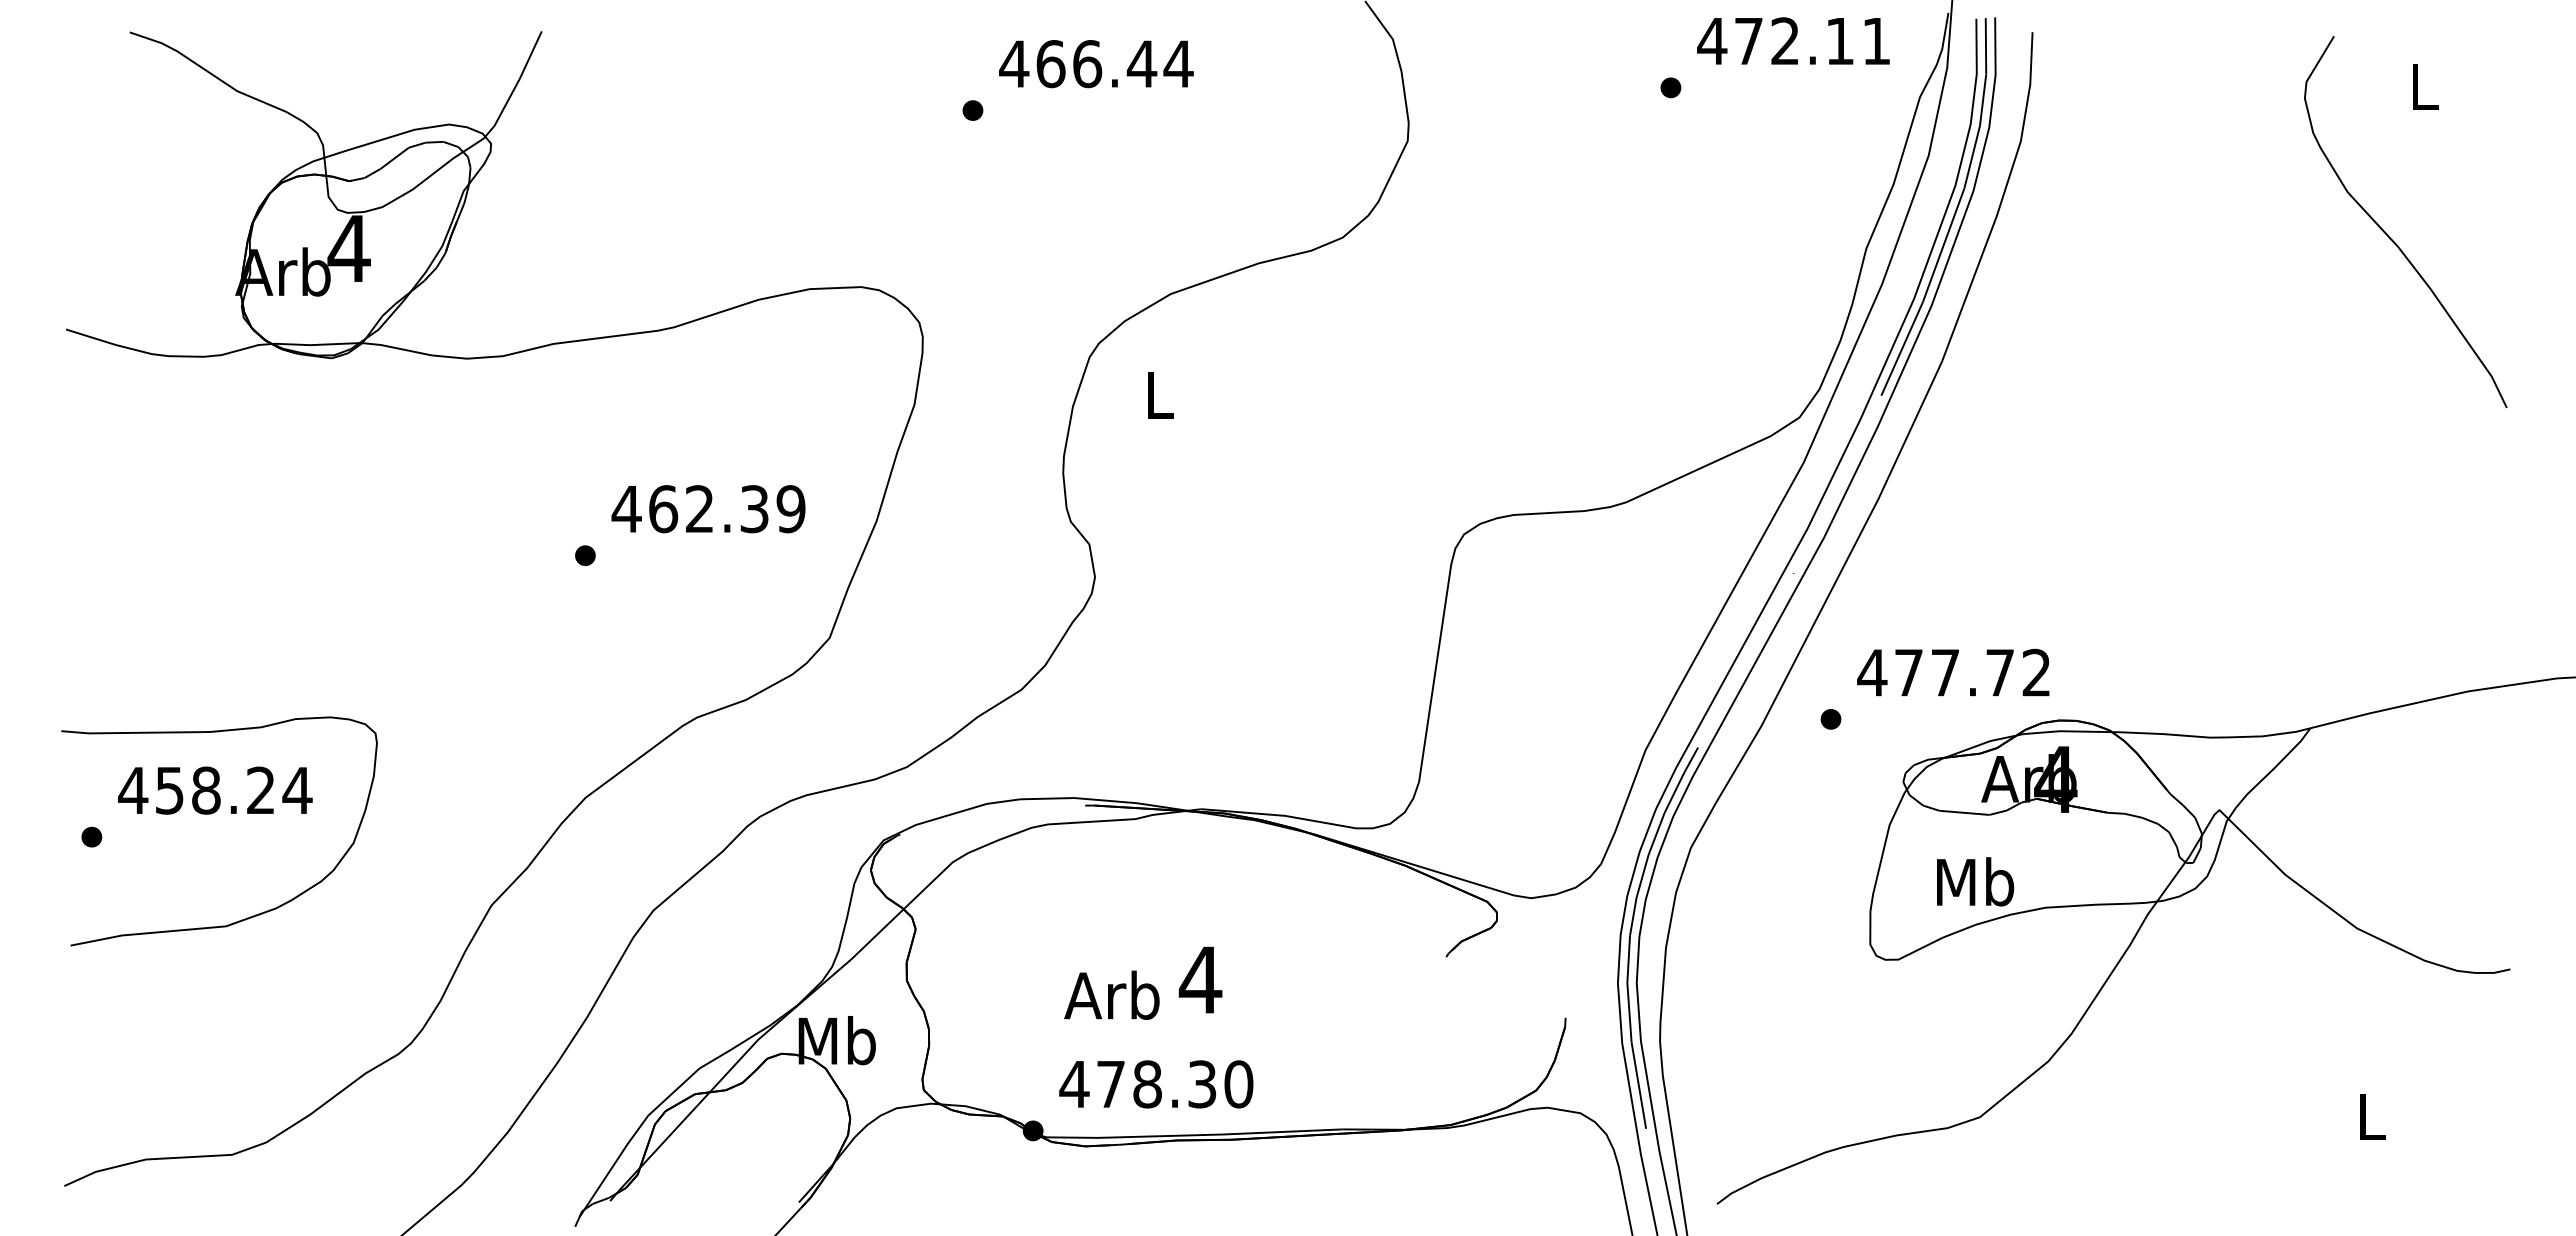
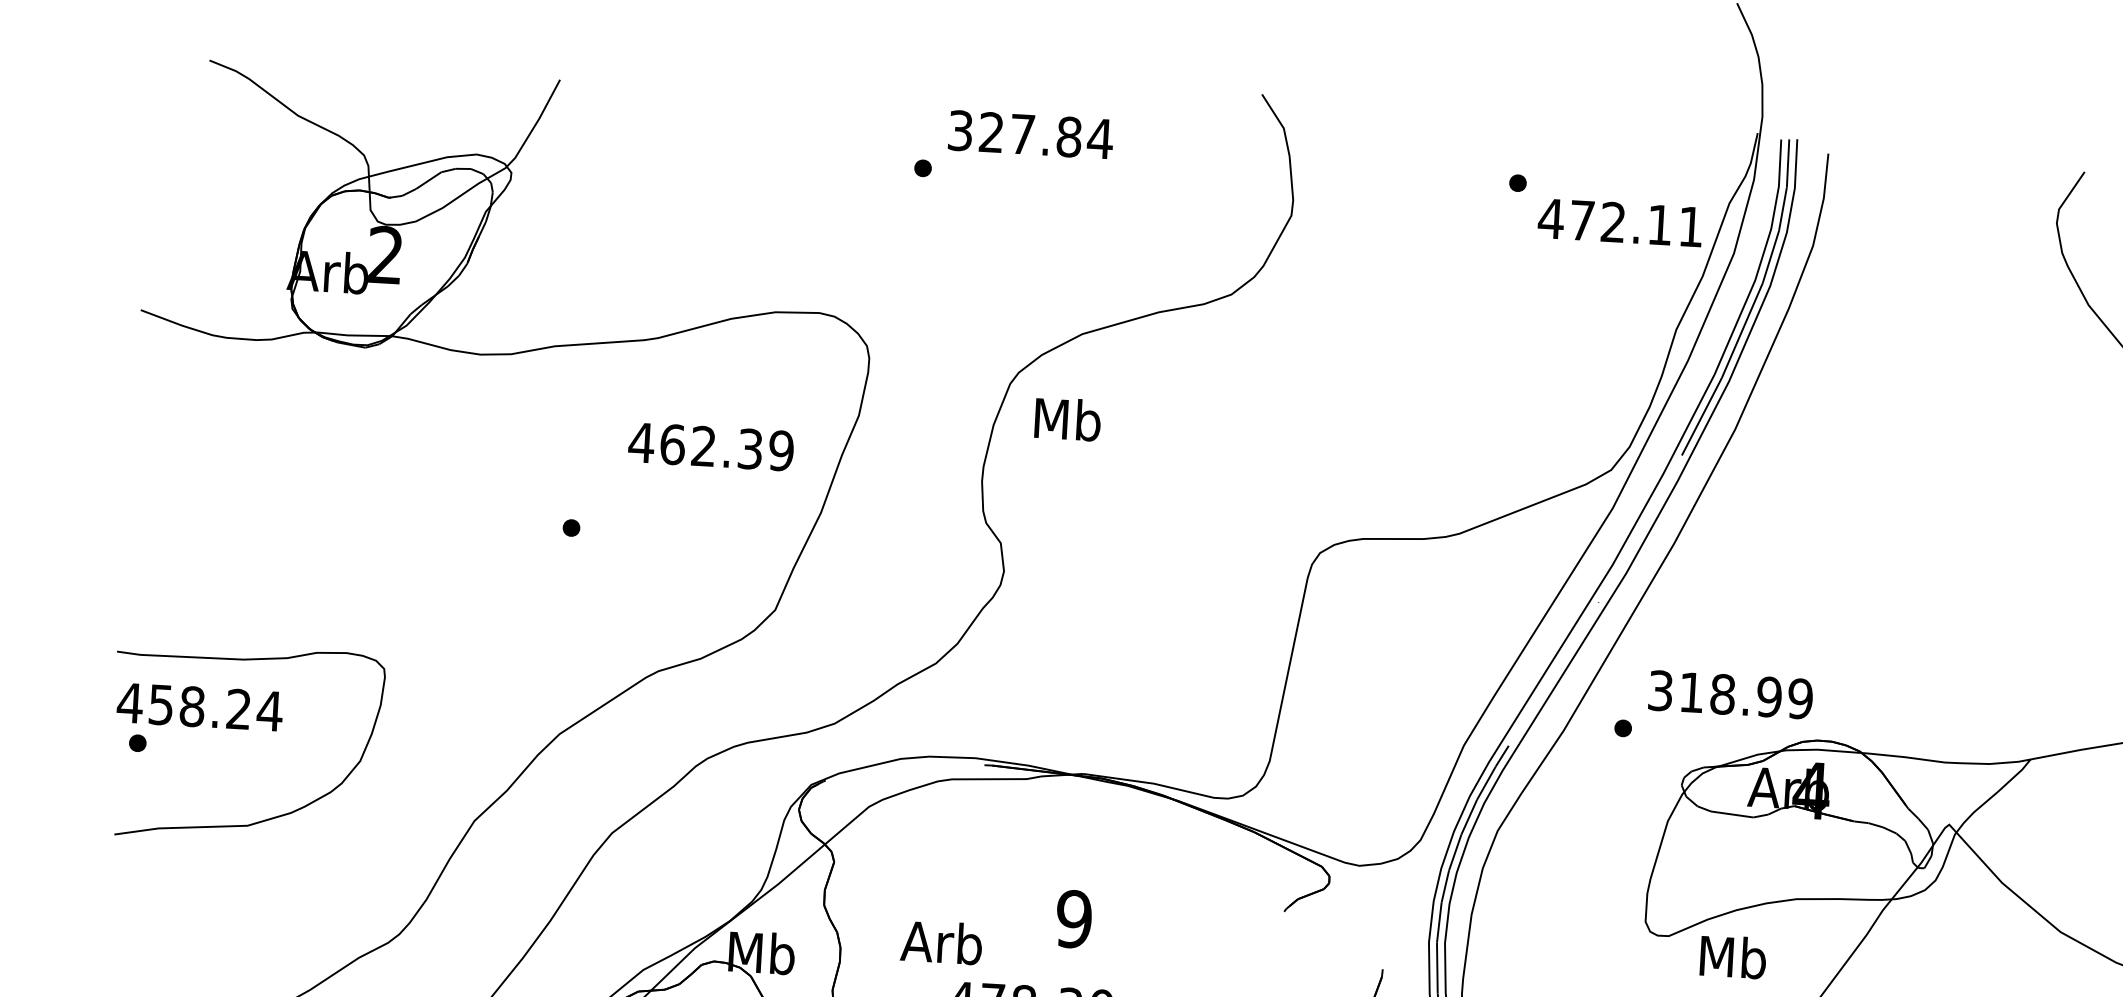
text: (1793, 40) -> (1620, 222), moved
text: (1078, 64) -> (1015, 134), 466.44 -> 327.84
text: (348, 247) -> (385, 254), 4 -> 2
text: (1159, 394) -> (1067, 419), L -> Mb
text: (708, 509) -> (711, 447), moved
text: (1954, 672) -> (1730, 694), 477.72 -> 318.99
text: (215, 790) -> (200, 707), moved
text: (1975, 881) -> (1733, 956), moved
text: (1200, 979) -> (1074, 918), 4 -> 9
text: (1111, 994) -> (941, 941), moved

